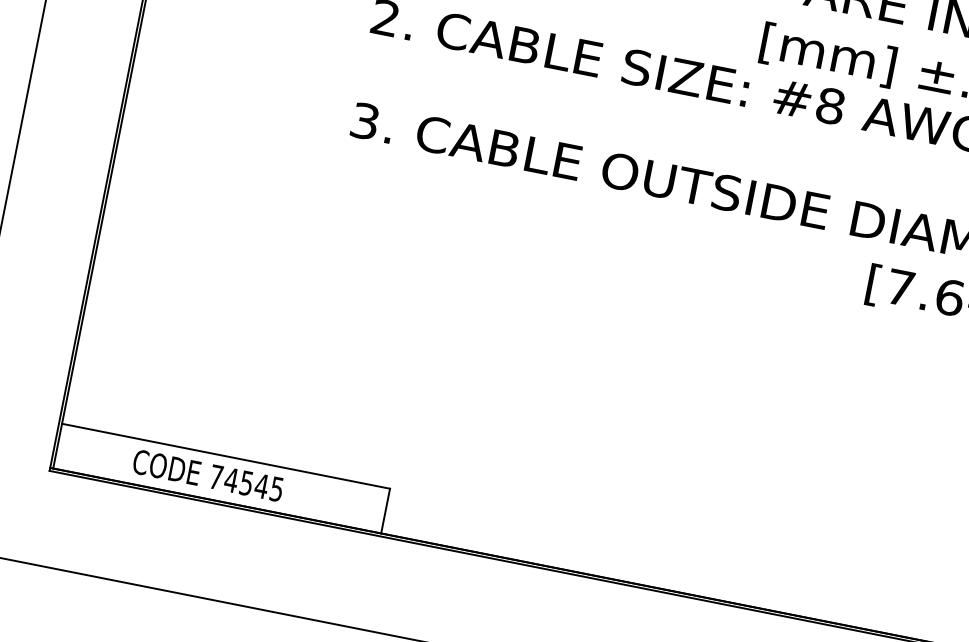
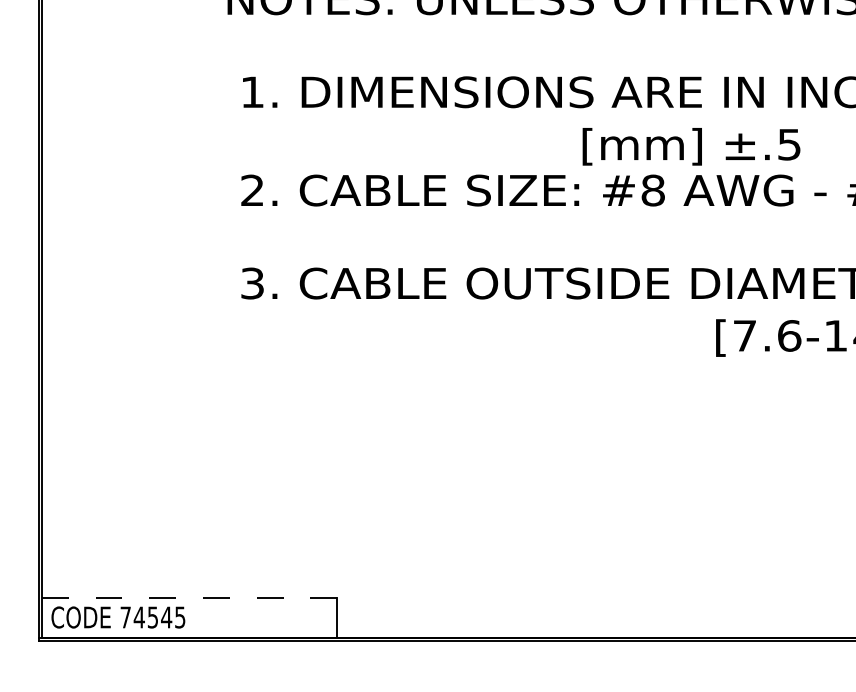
line: (226, 456) -> (189, 597), solid -> dashed
text: (208, 475) -> (118, 617), moved

